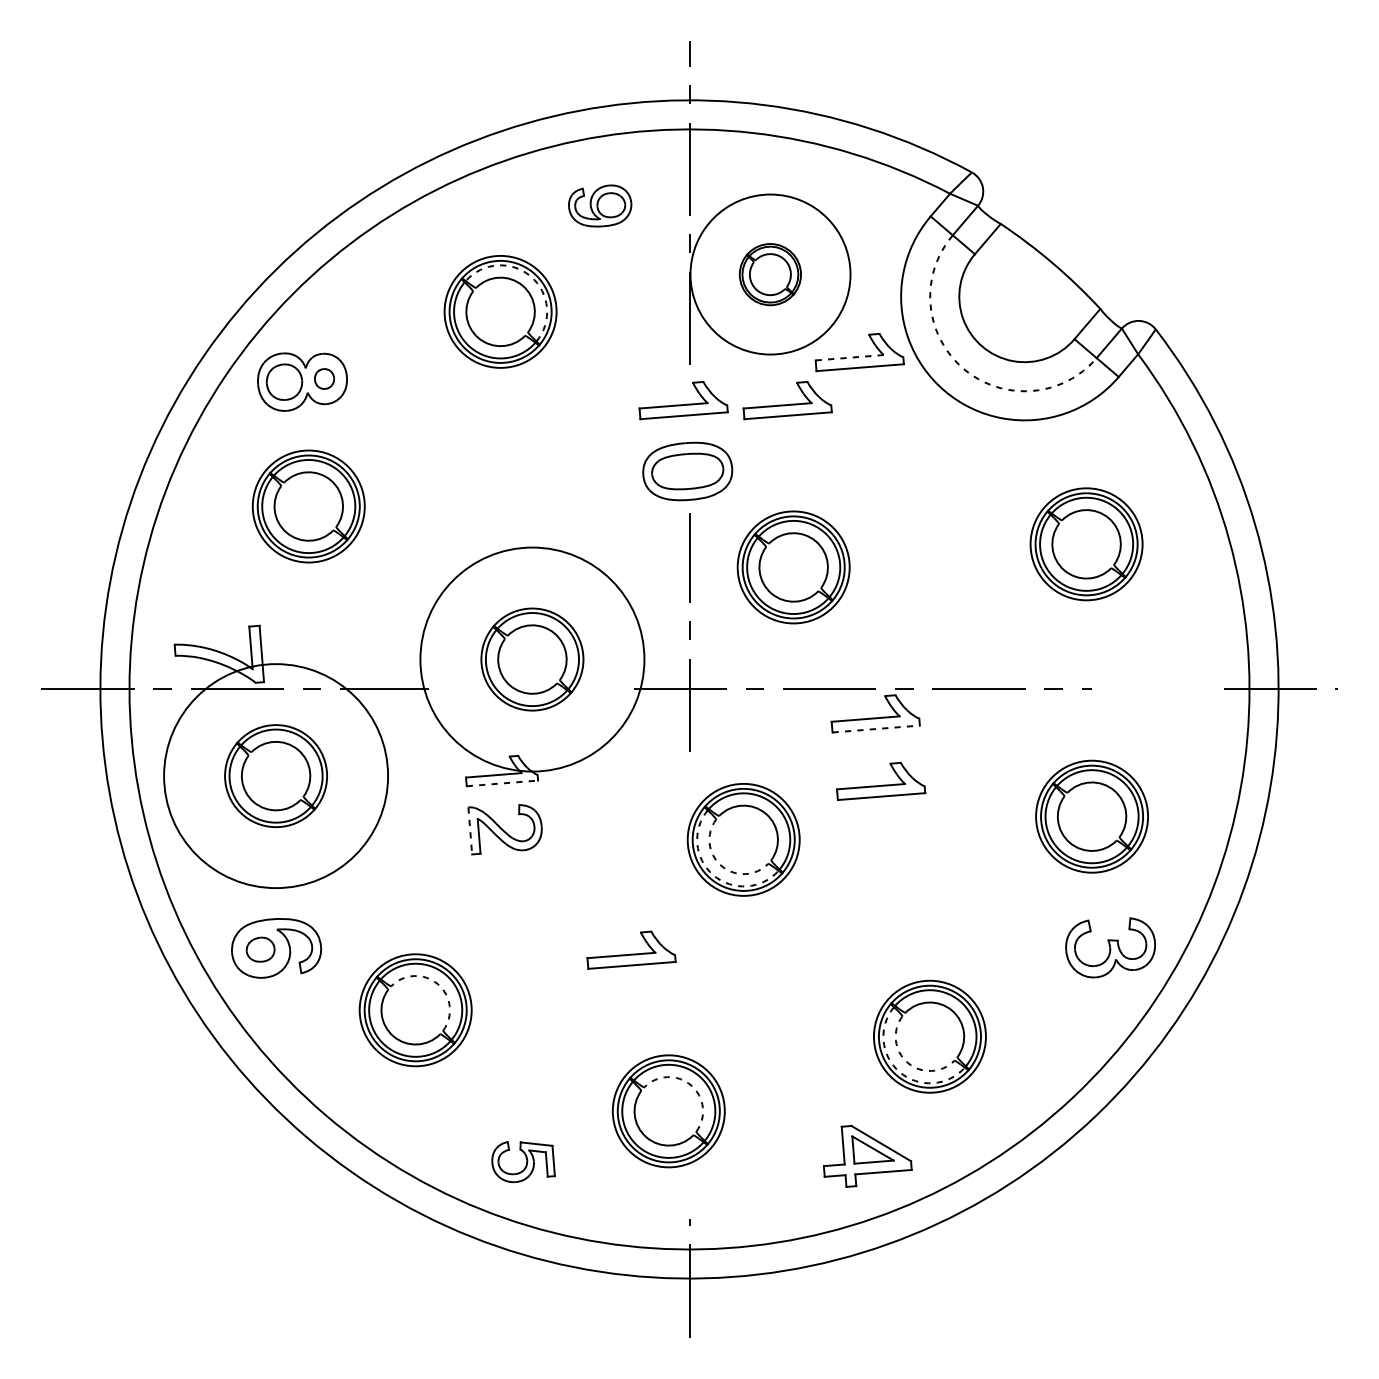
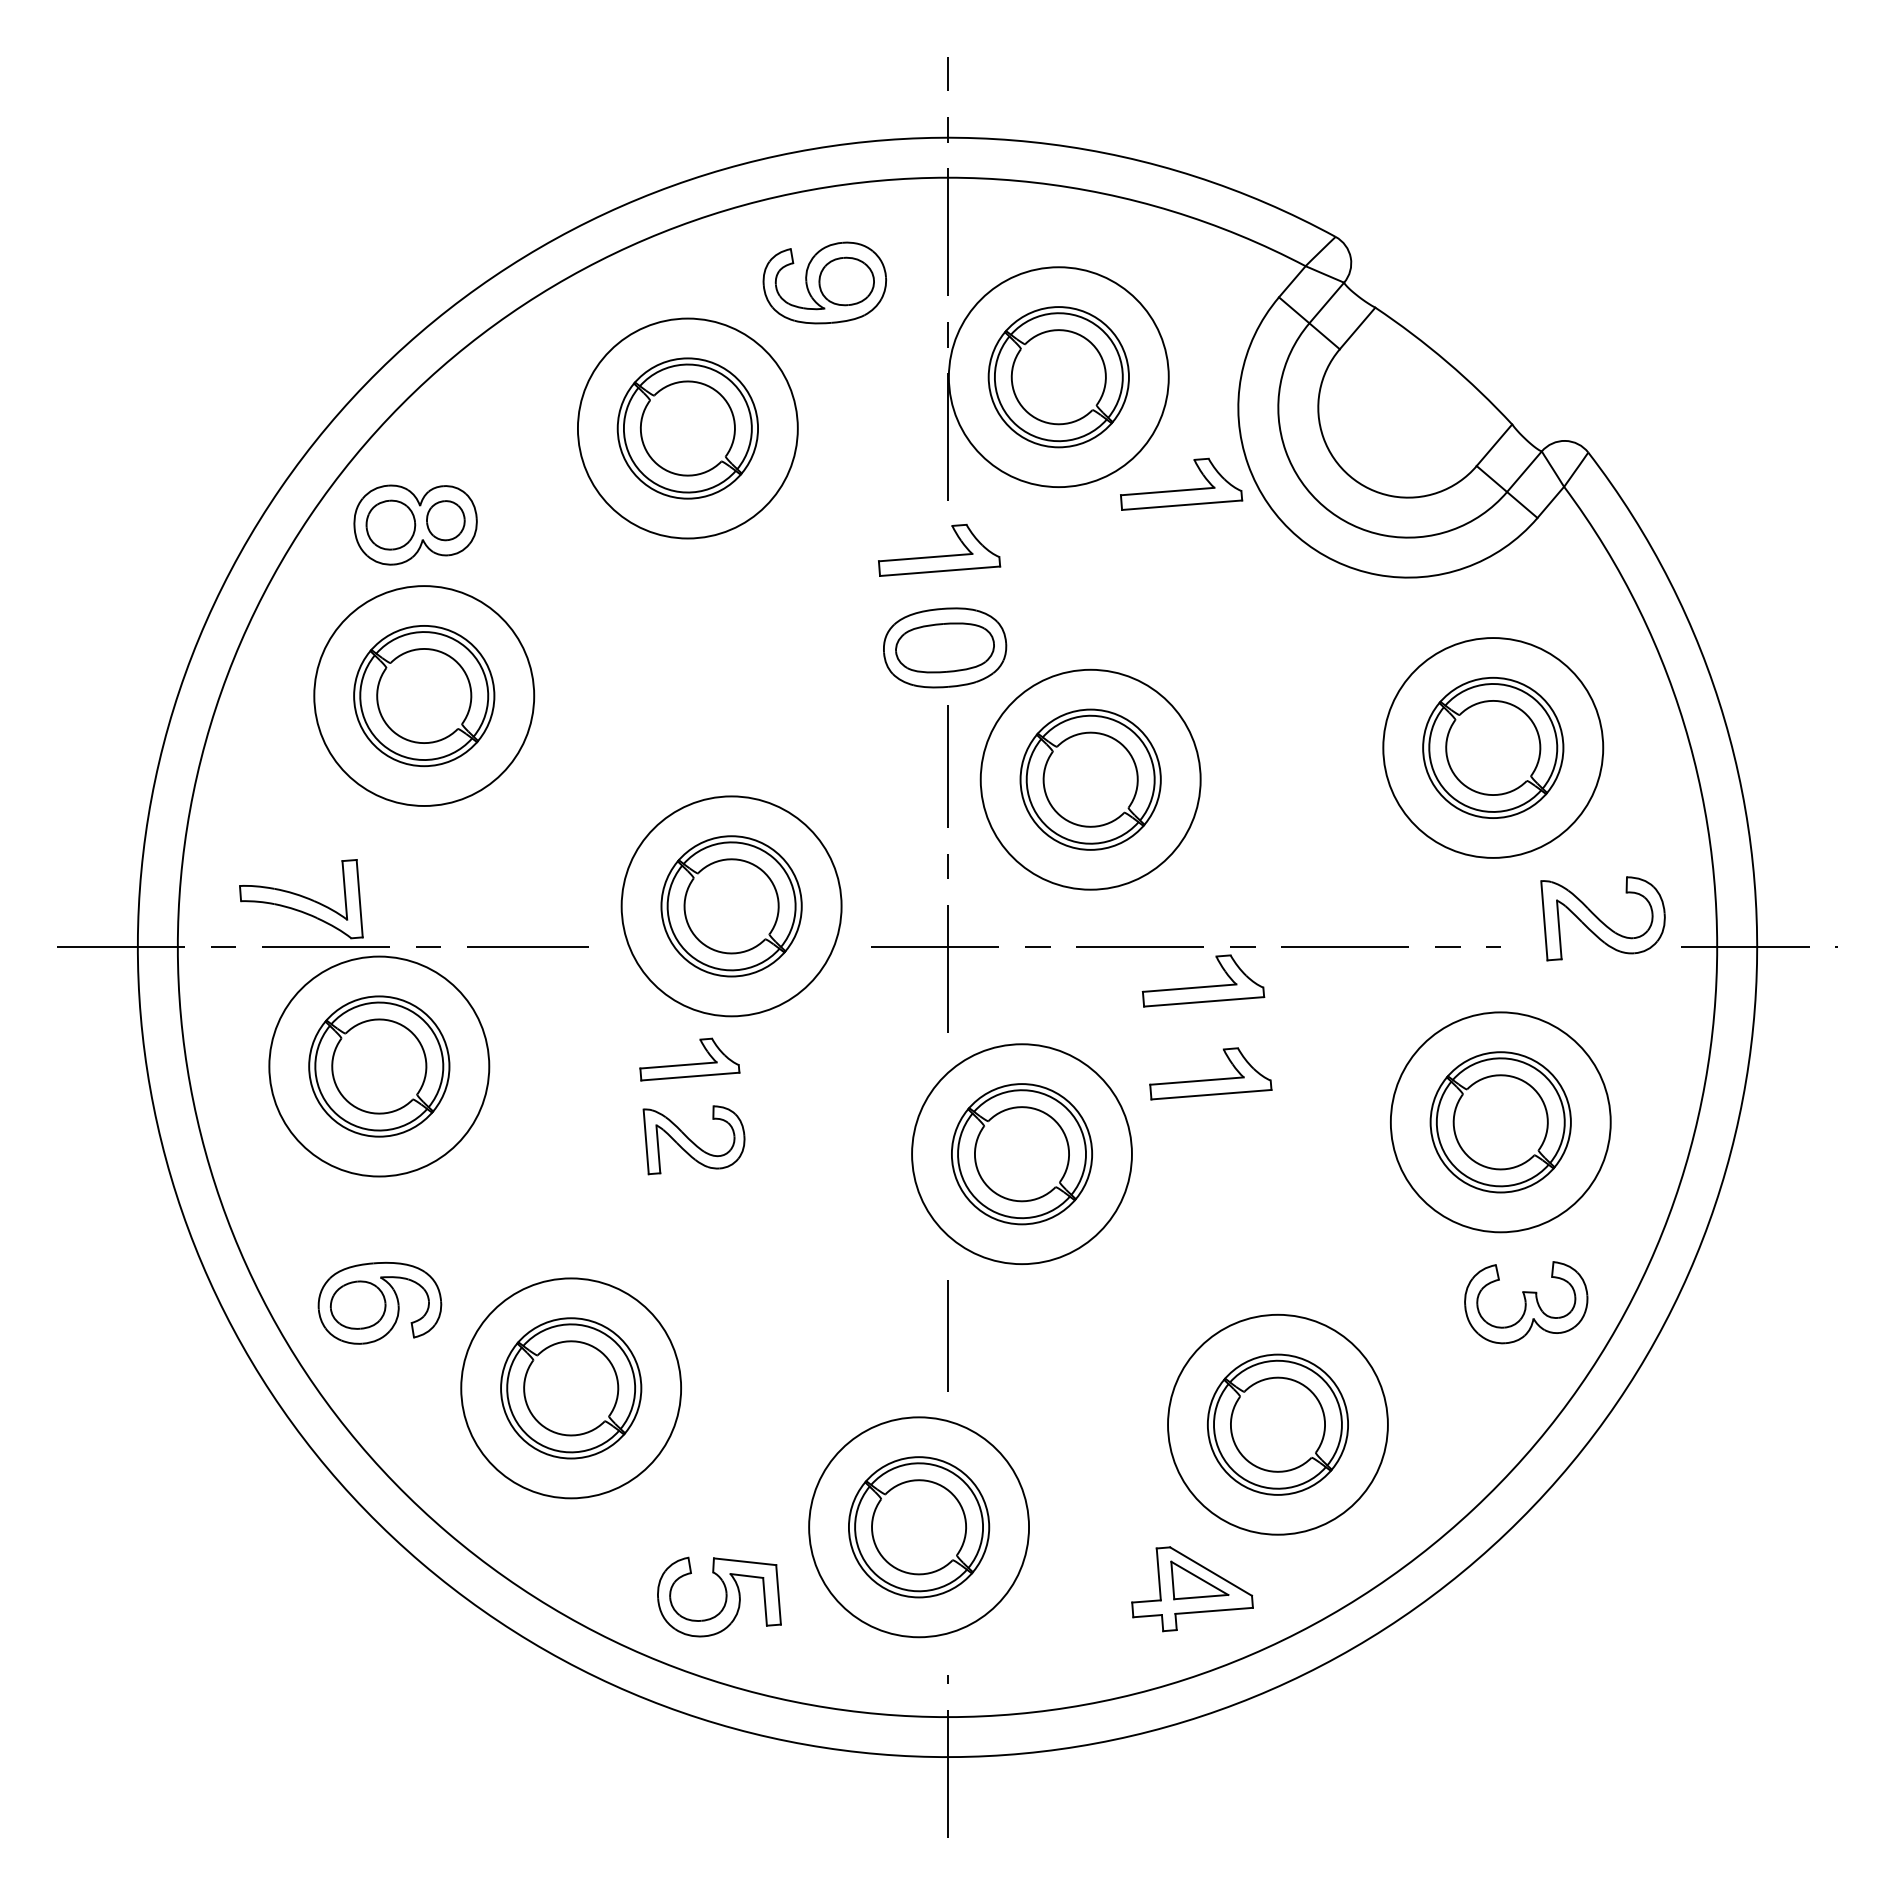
part: (600, 205) -> (824, 282), size x1.43
part: (770, 274) -> (1058, 377), size x1.67
arc: (530, 276) -> (729, 379), dashed -> solid
circle: (500, 311) -> (687, 428), size x1.43
line: (849, 357) -> (1167, 491), dashed -> solid
arc: (963, 368) -> (1323, 506), dashed -> solid
part: (324, 378) -> (445, 520), size x1.43
part: (787, 399) -> (1082, 549), removed
circle: (308, 506) -> (424, 695), size x1.43
circle: (1086, 543) -> (1493, 747), size x1.43
circle: (793, 567) -> (1090, 779), size x1.43
circle: (532, 659) -> (731, 906), size x0.71
part: (1166, 668) -> (1602, 918), added
line: (876, 728) -> (1204, 1001), dashed -> solid
circle: (276, 776) -> (379, 1066), size x0.71
line: (502, 783) -> (690, 1076), dashed -> solid
circle: (1091, 816) -> (1500, 1122), size x1.43
line: (470, 831) -> (646, 1142), dashed -> solid
circle: (743, 840) -> (1021, 1154), size x1.43
arc: (721, 866) -> (991, 1190), dashed -> solid
arc: (713, 875) -> (980, 1202), dashed -> solid
part: (260, 949) -> (357, 1304), size x1.43
part: (631, 949) -> (867, 1305), removed
line: (689, 972) -> (947, 1336), added
arc: (437, 984) -> (601, 1352), dashed -> solid
circle: (415, 1010) -> (571, 1388), size x1.43
circle: (929, 1036) -> (1277, 1424), size x1.43
arc: (907, 1062) -> (1247, 1460), dashed -> solid
arc: (899, 1072) -> (1236, 1473), dashed -> solid
arc: (690, 1085) -> (949, 1491), dashed -> solid
circle: (669, 1111) -> (919, 1527), size x1.43
part: (523, 1161) -> (719, 1596), size x1.43

